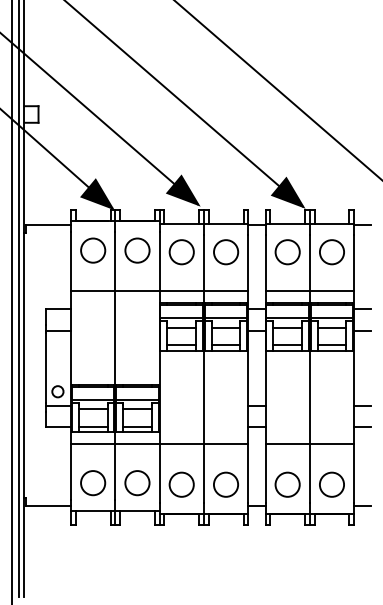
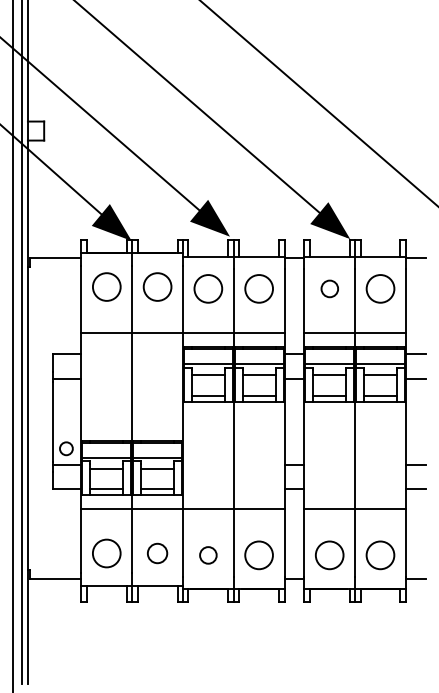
circle: (287, 251) -> (329, 288), size x0.6
circle: (137, 483) -> (157, 553), size x0.7
circle: (181, 484) -> (208, 555), size x0.6

